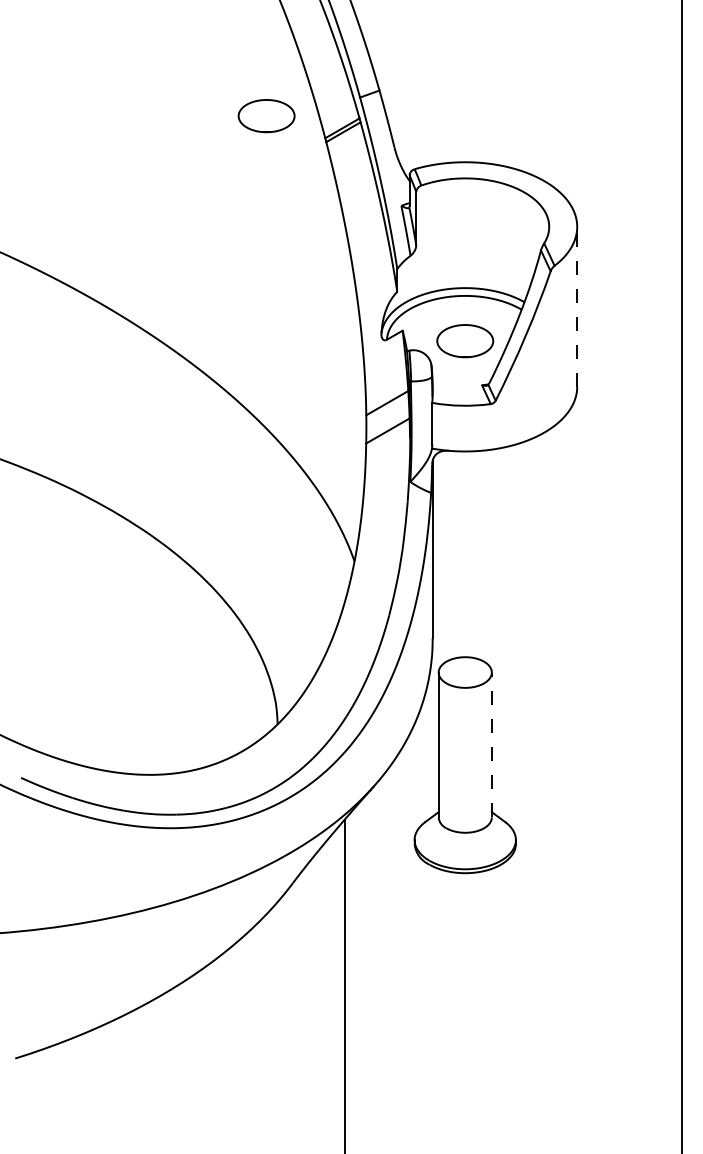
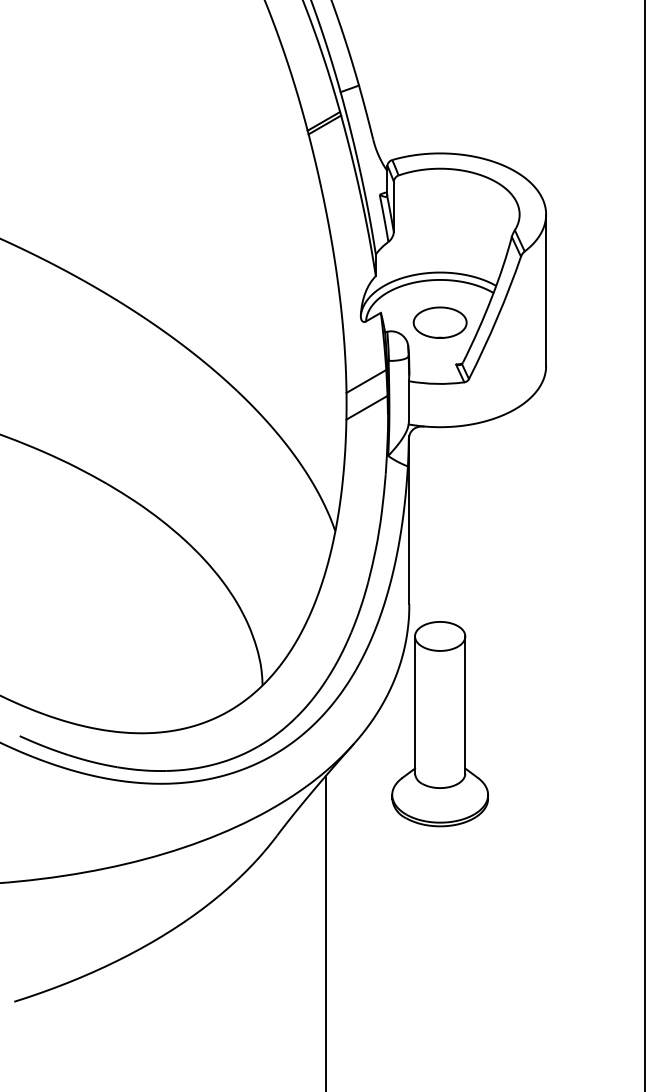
part: (265, 115) -> (251, 109), removed
line: (577, 307) -> (546, 290), dashed -> solid
line: (492, 745) -> (465, 705), dashed -> solid

